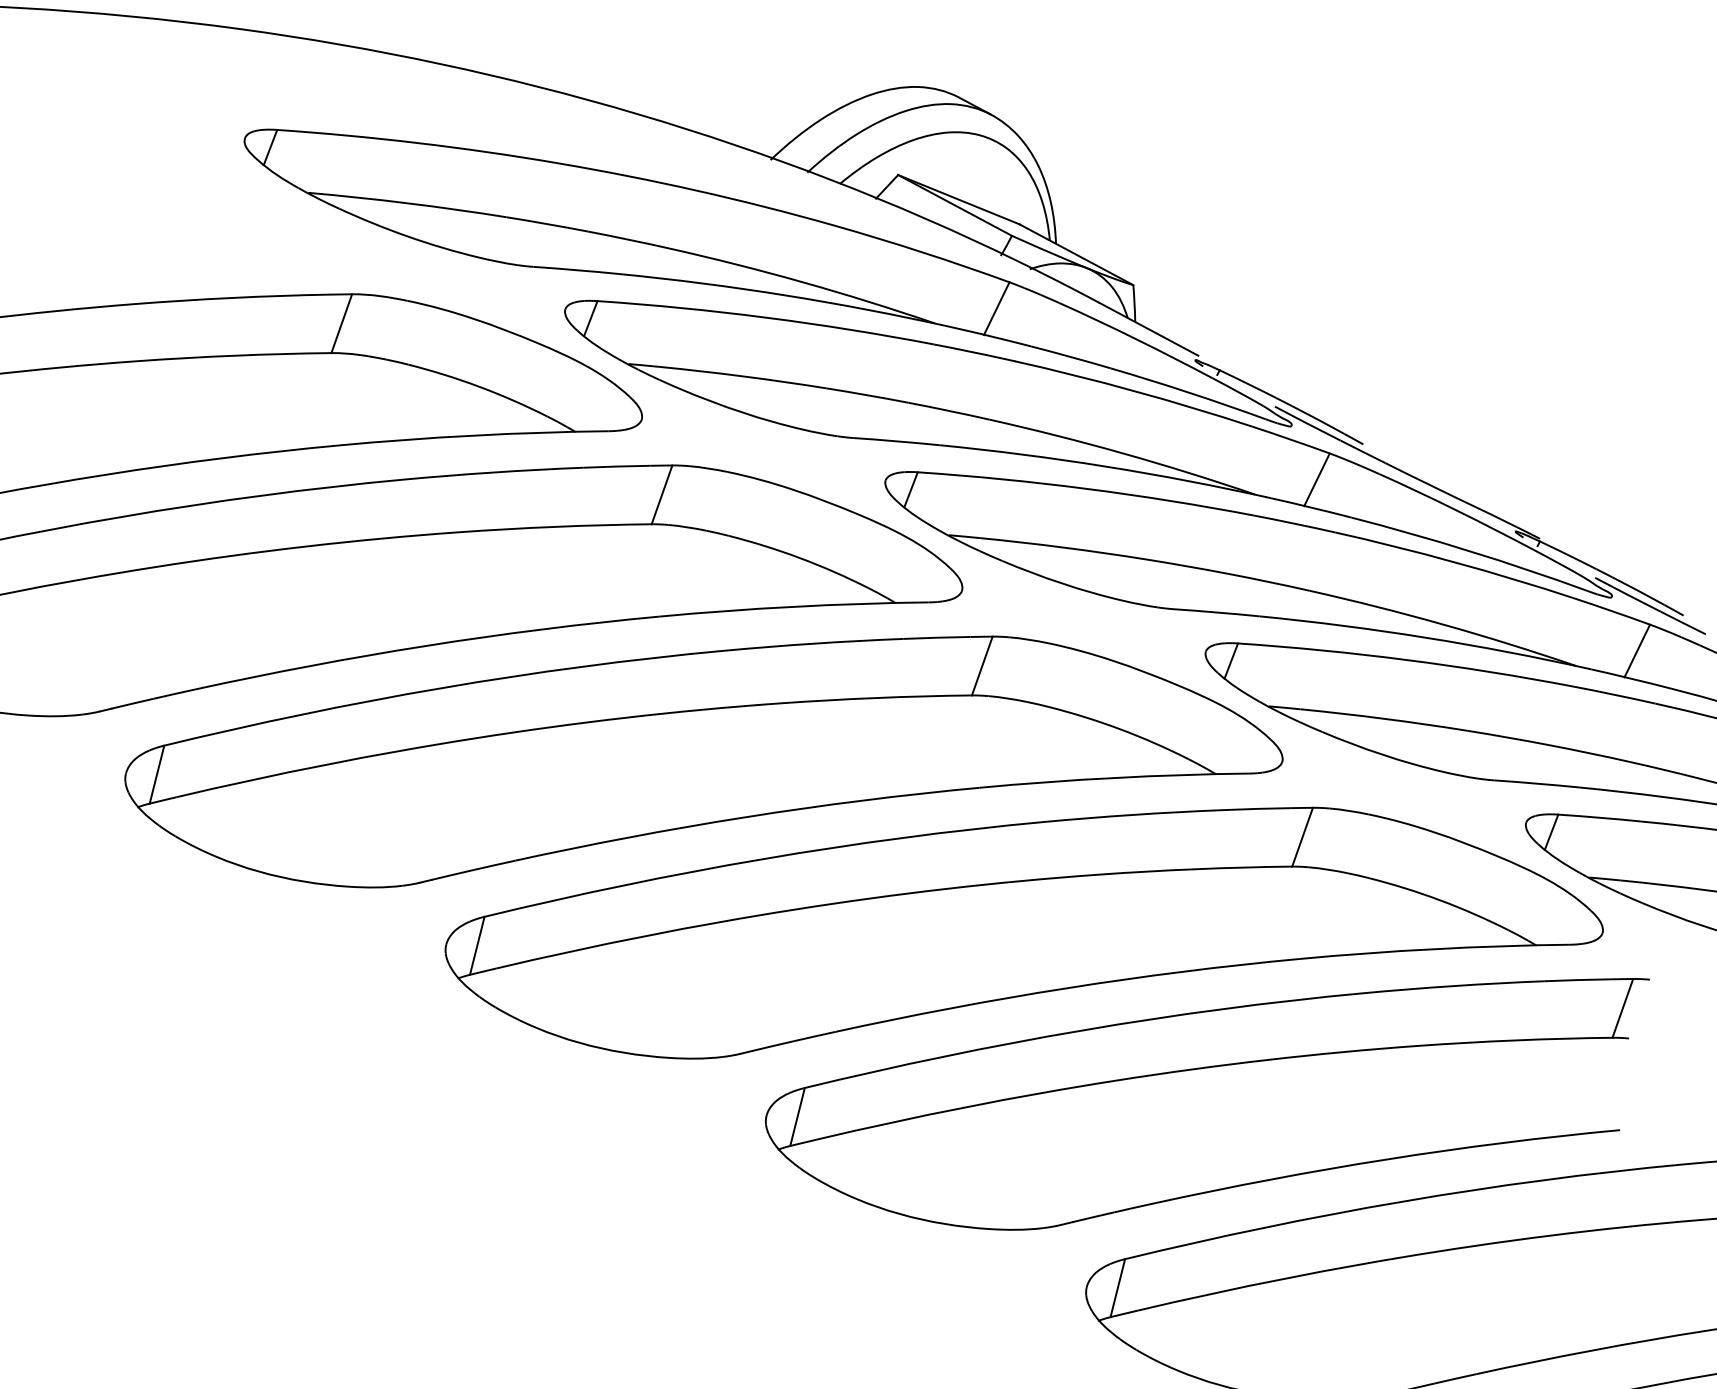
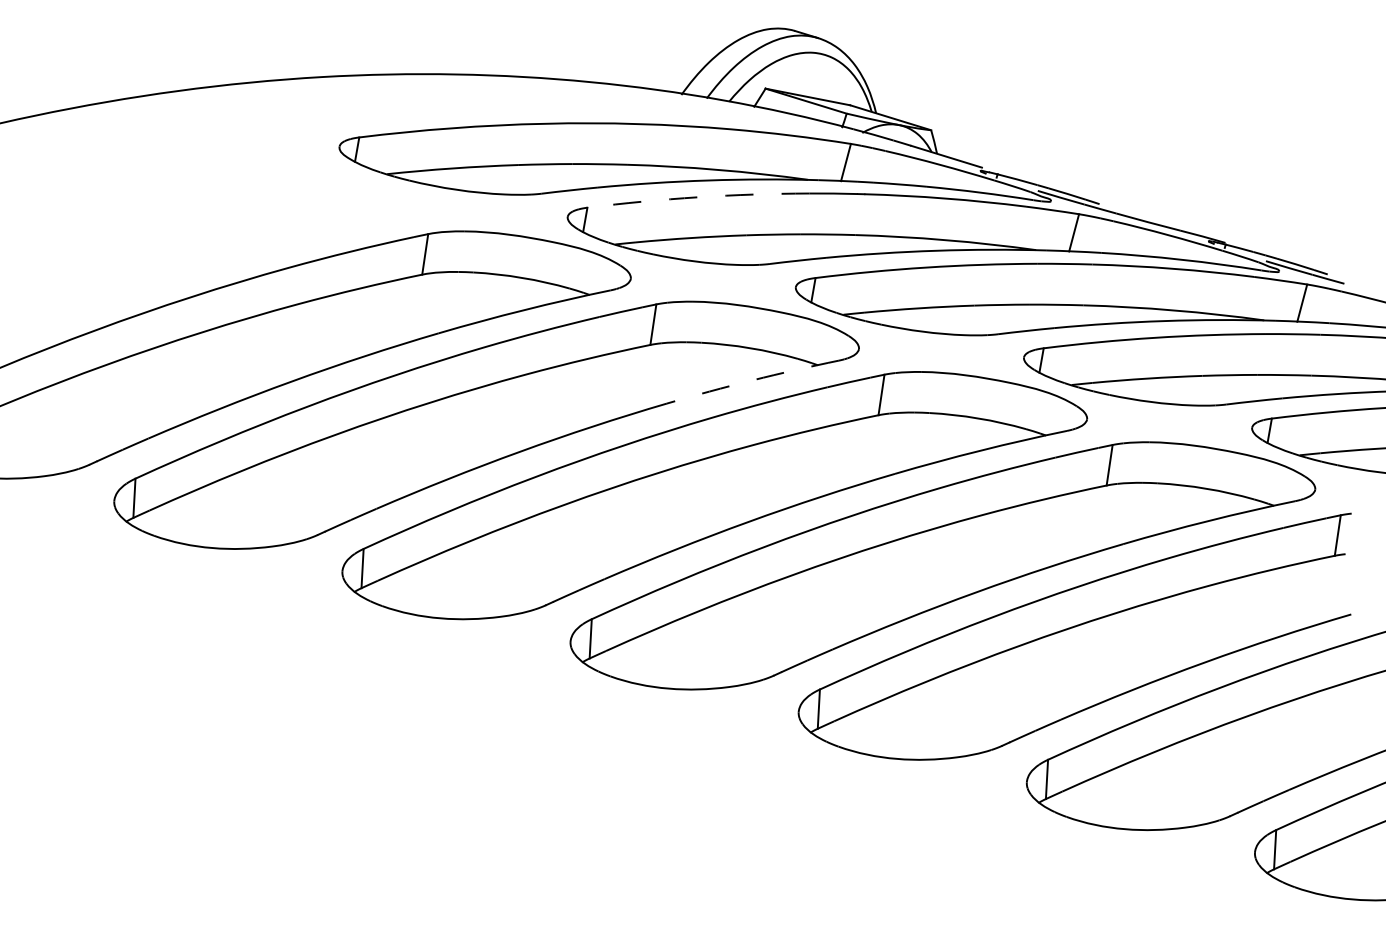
arc: (766, 318) -> (698, 197), solid -> dashed
arc: (793, 606) -> (752, 380), solid -> dashed

